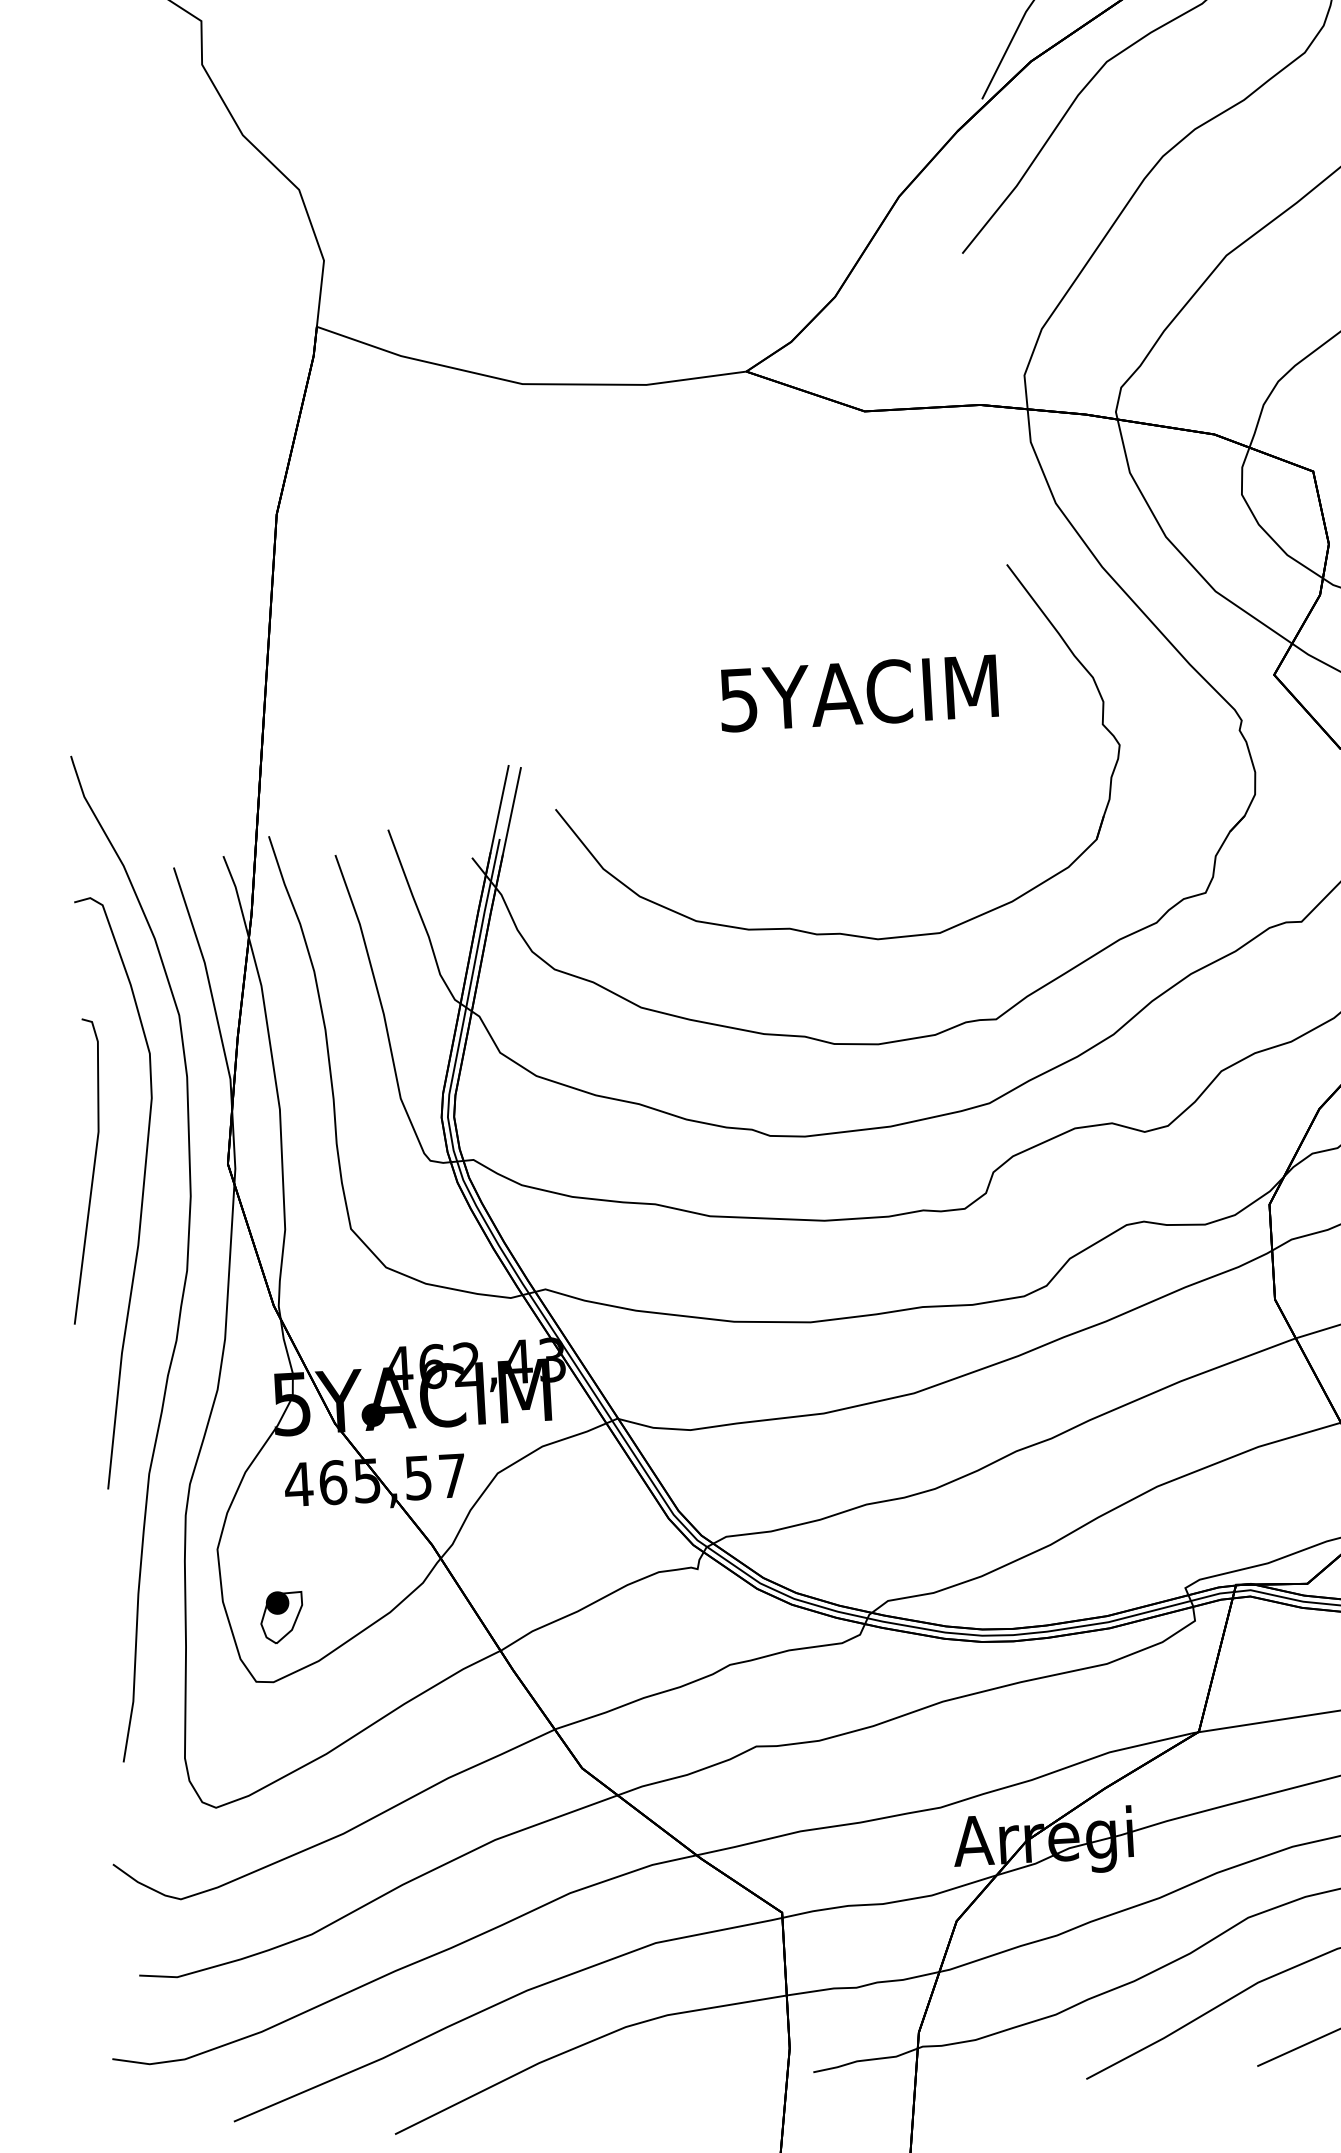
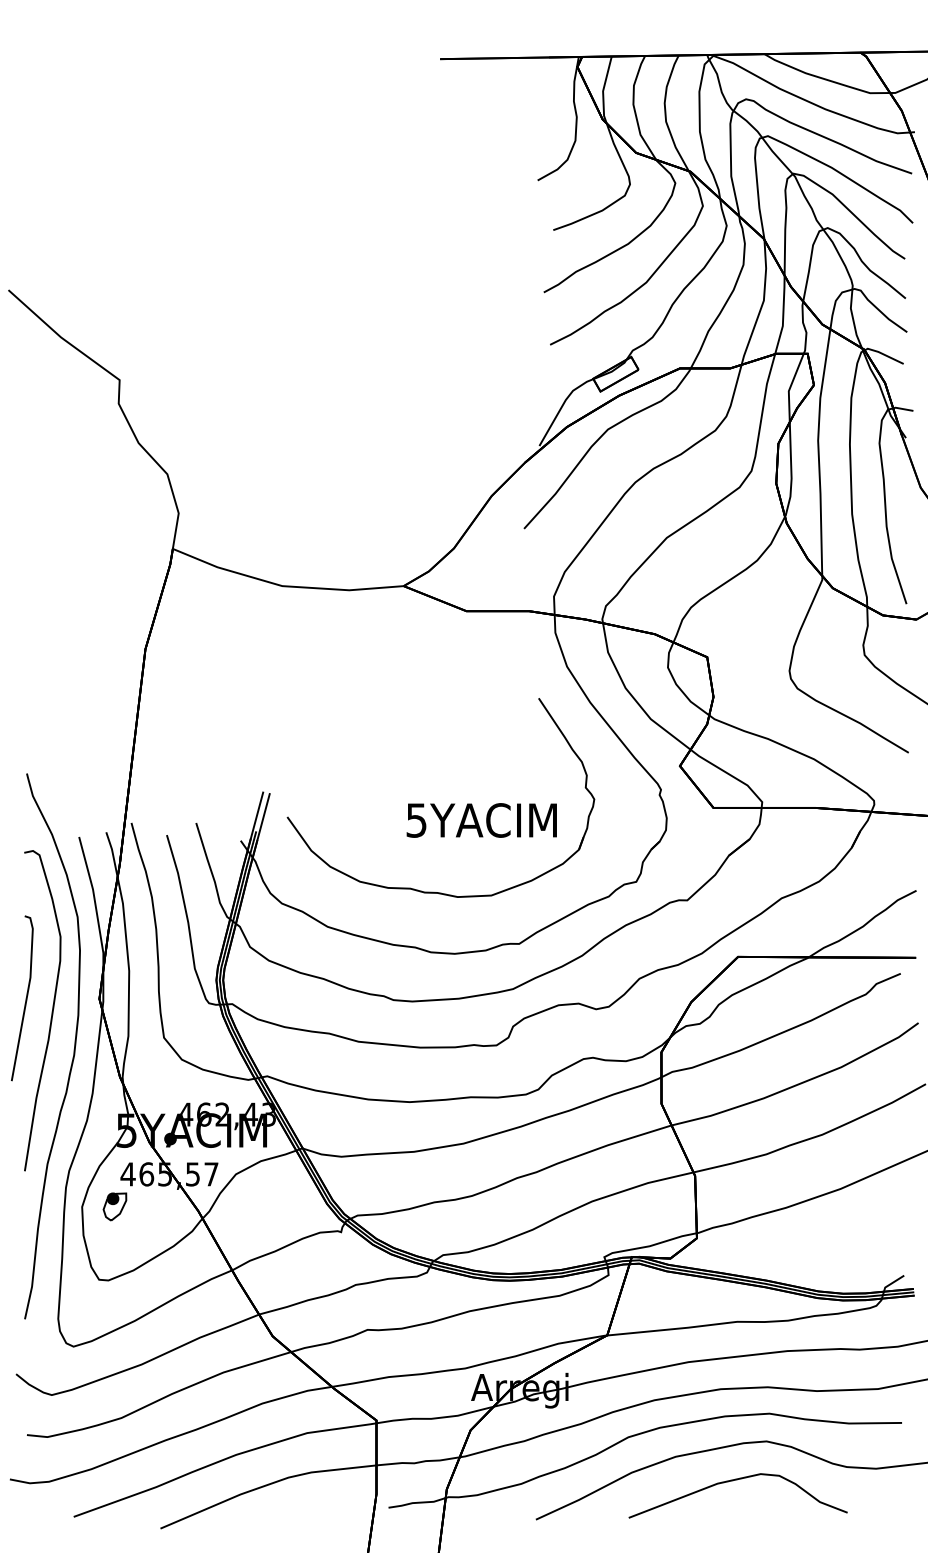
text: (858, 693) -> (481, 820), moved
part: (281, 1617) -> (114, 1206), moved

